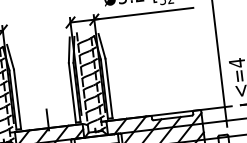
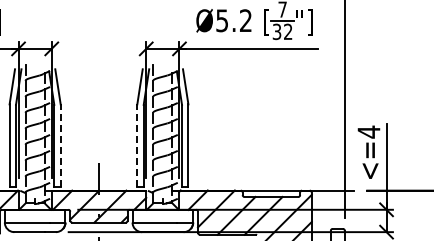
line: (72, 92) -> (137, 145), solid -> dashed
line: (17, 99) -> (60, 145), solid -> dashed

